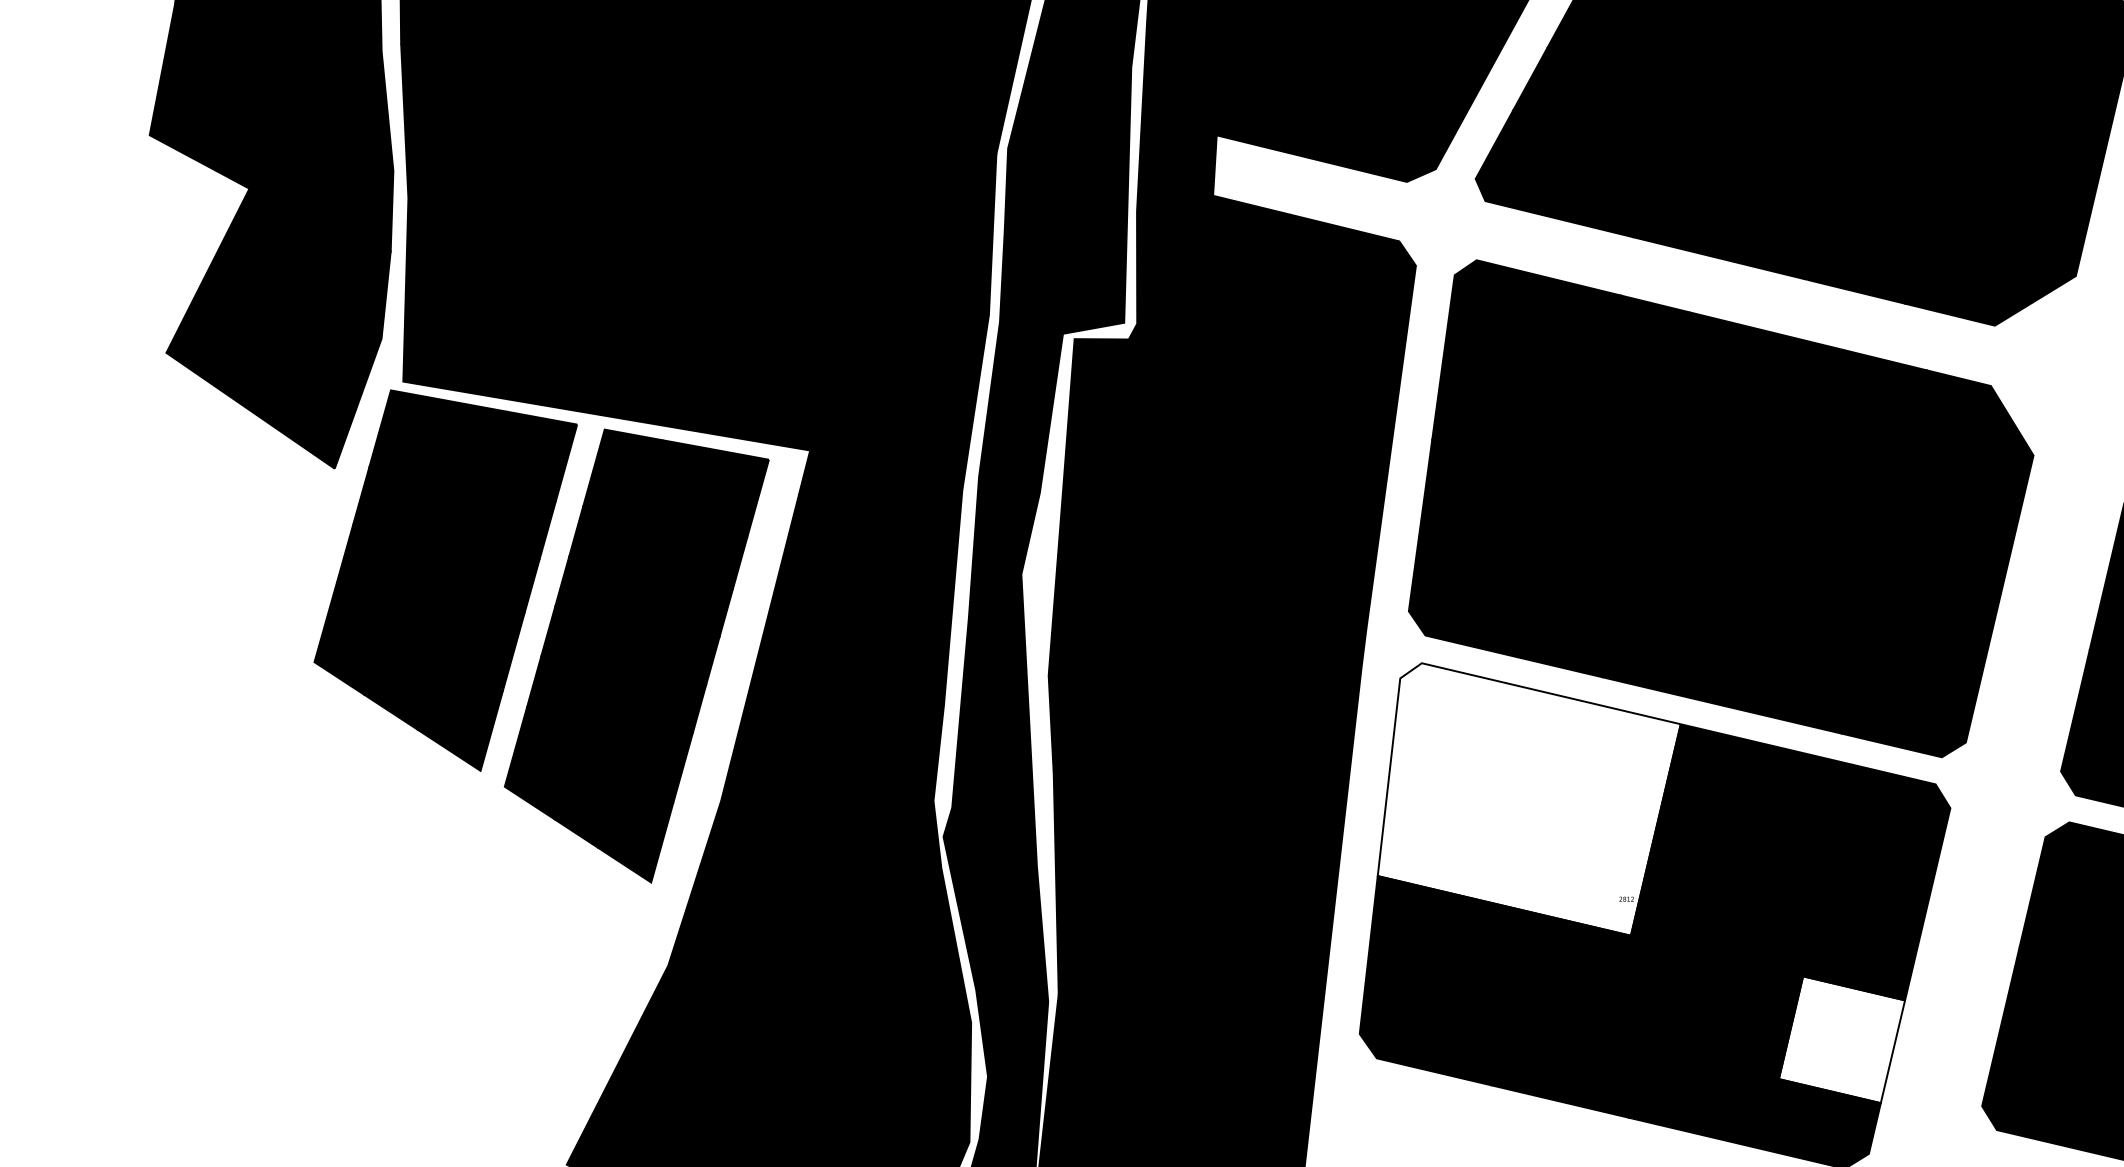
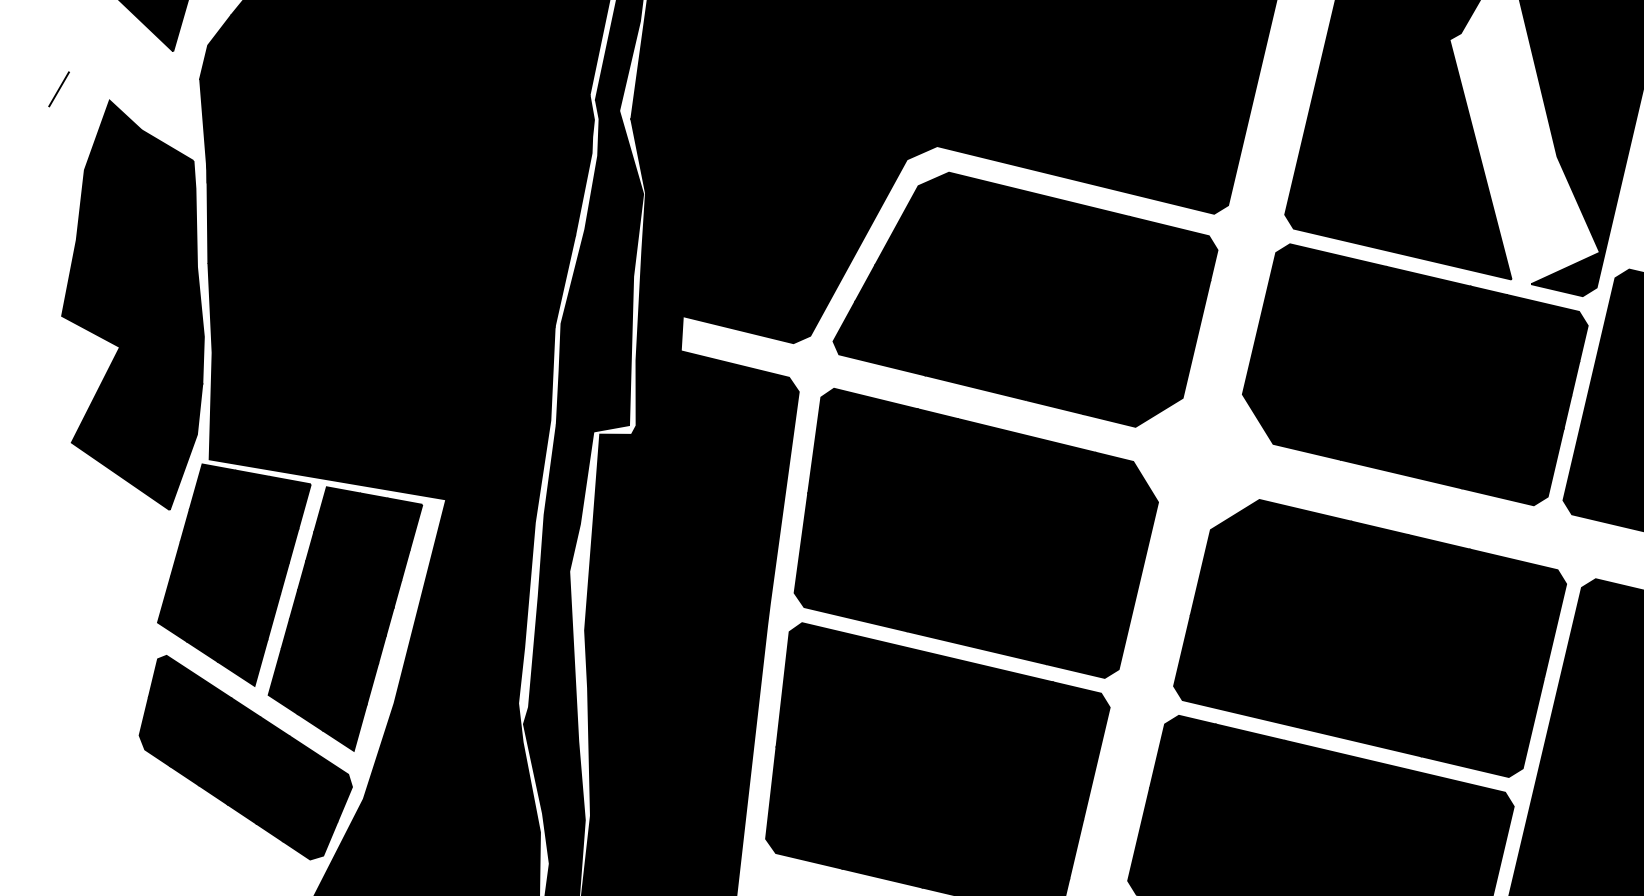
fill: (1528, 799) -> (864, 702), added
part: (464, 894) -> (245, 757), added
fill: (1841, 1040) -> (1046, 842), added

